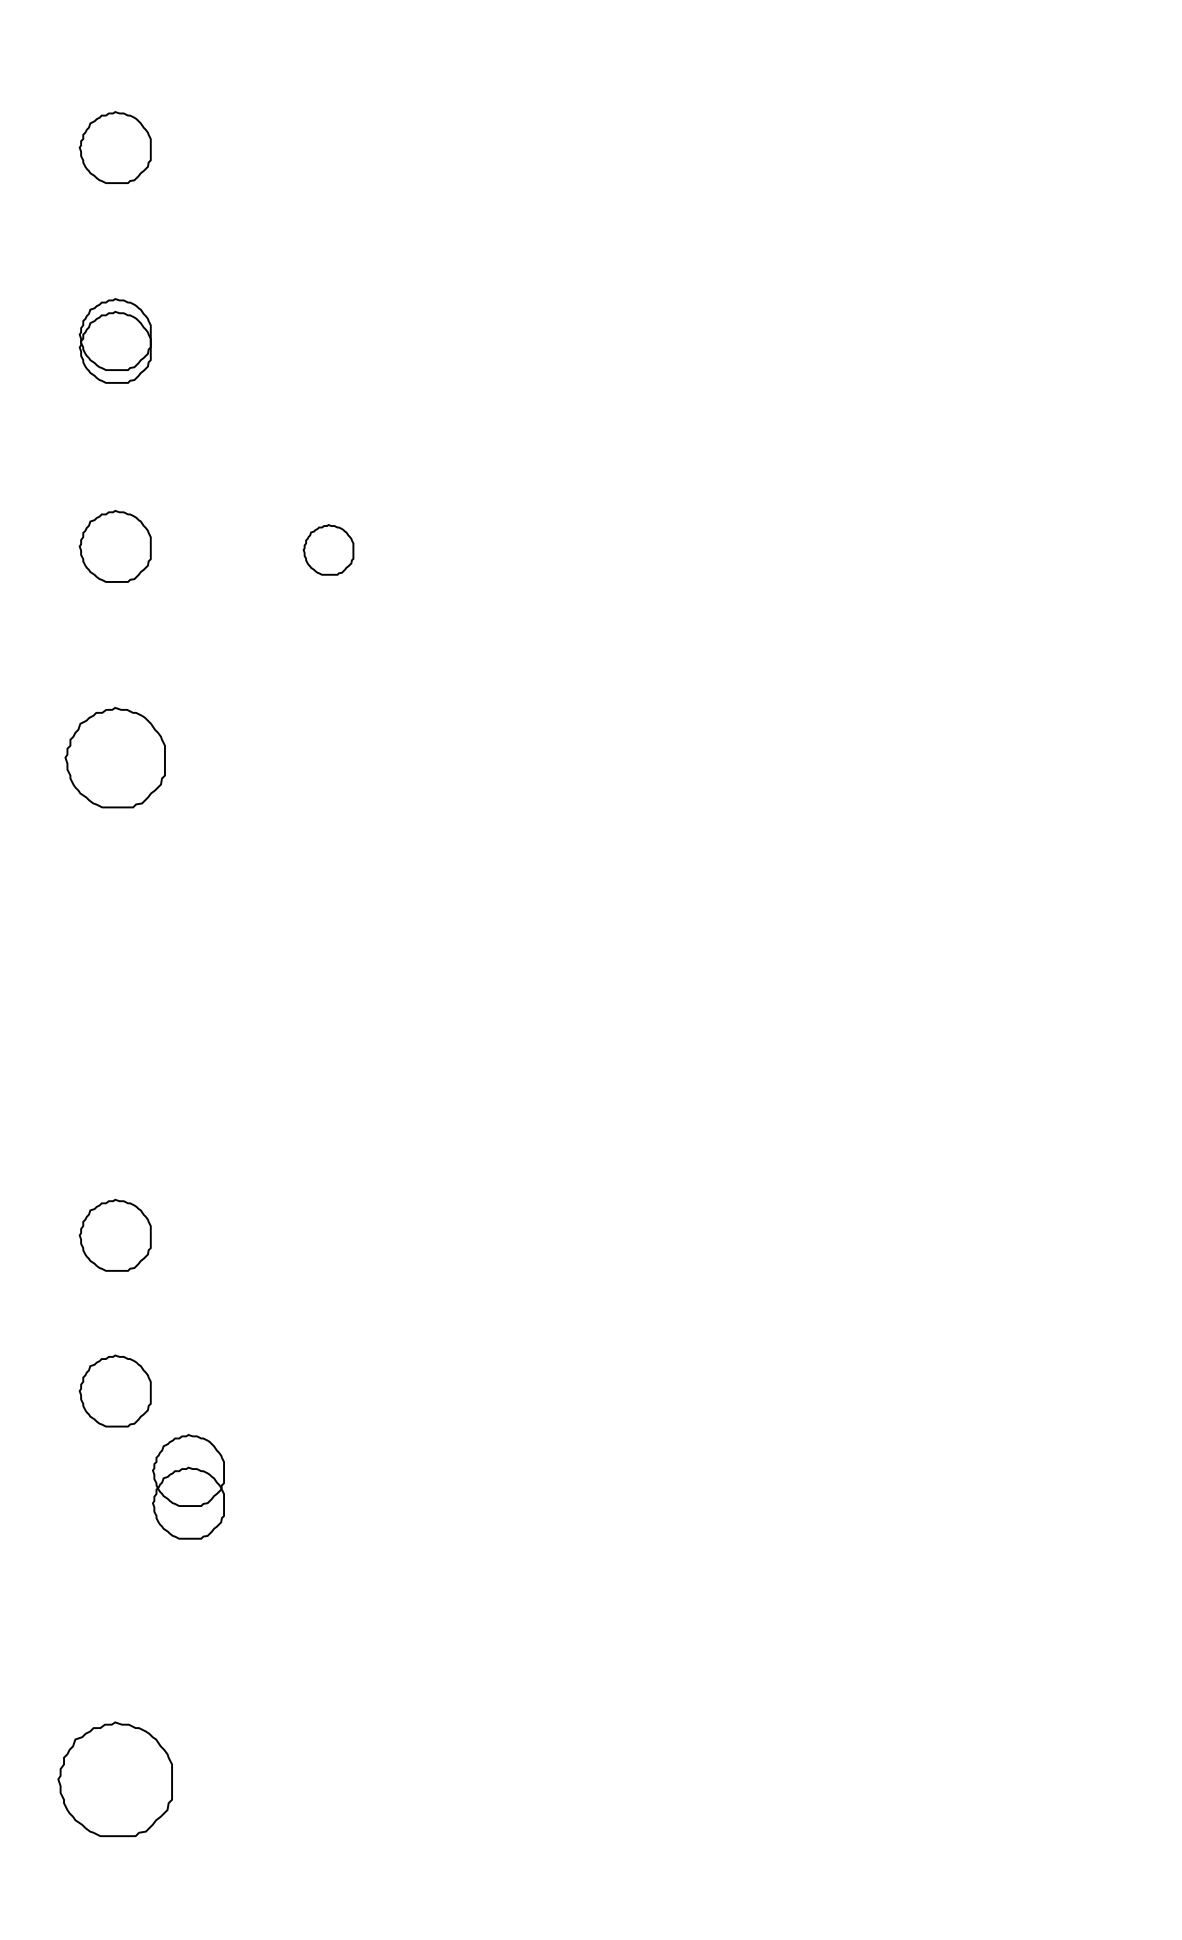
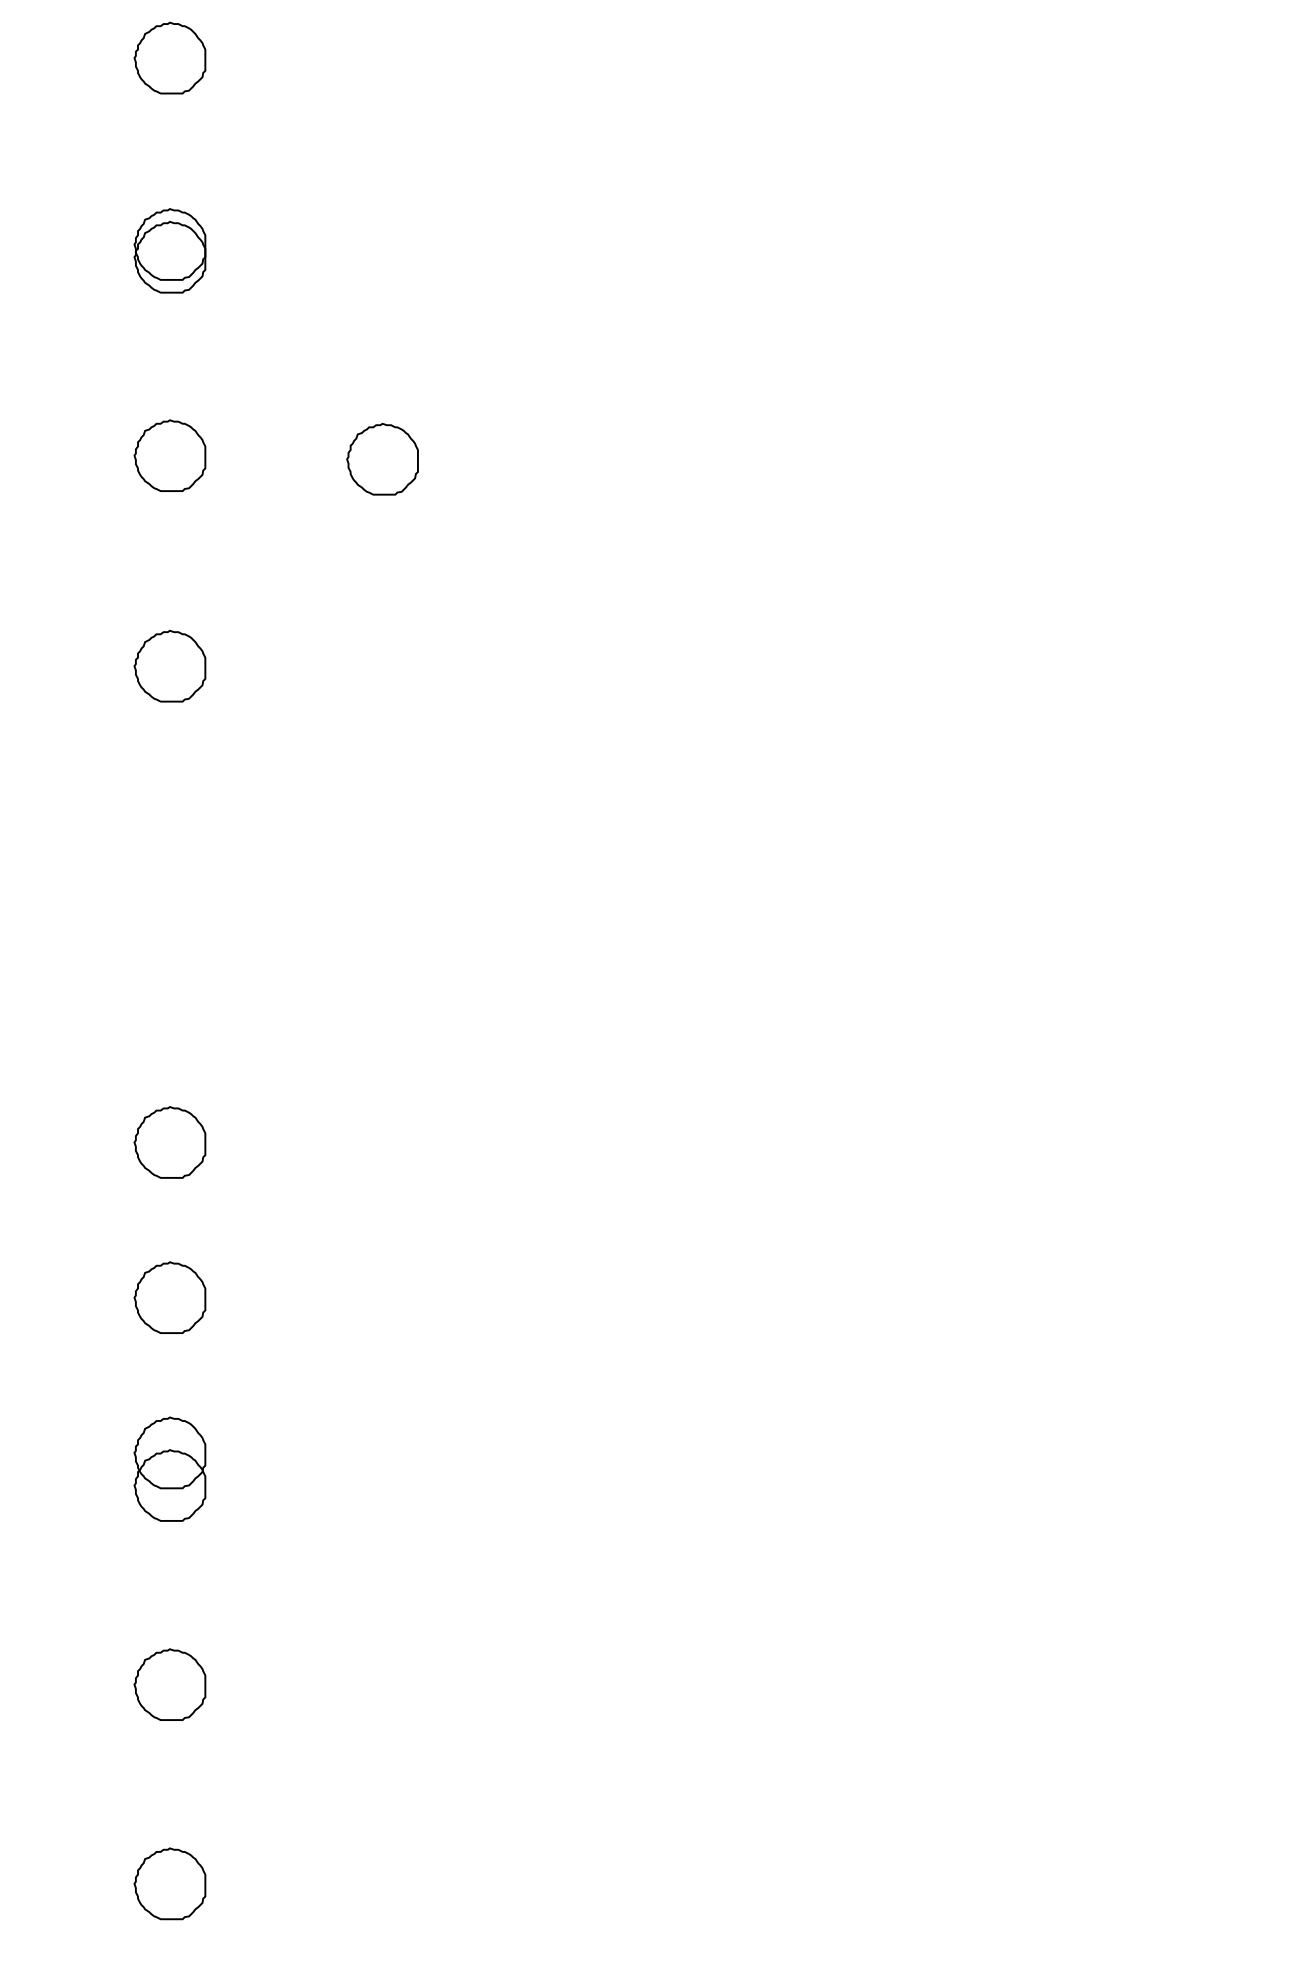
part: (328, 549) -> (382, 458), size x1.43
part: (114, 756) -> (169, 665), size x0.71
part: (188, 1486) -> (169, 1468), moved
part: (114, 1779) -> (169, 1684), size x0.62

